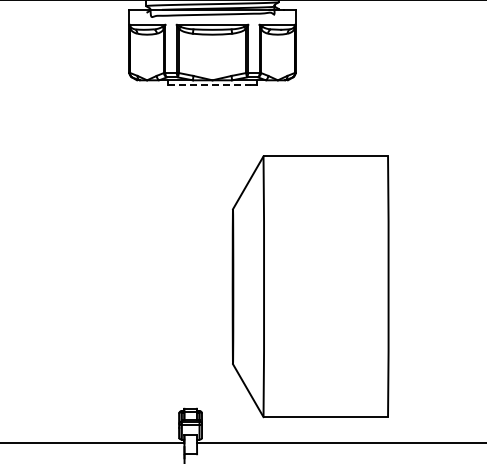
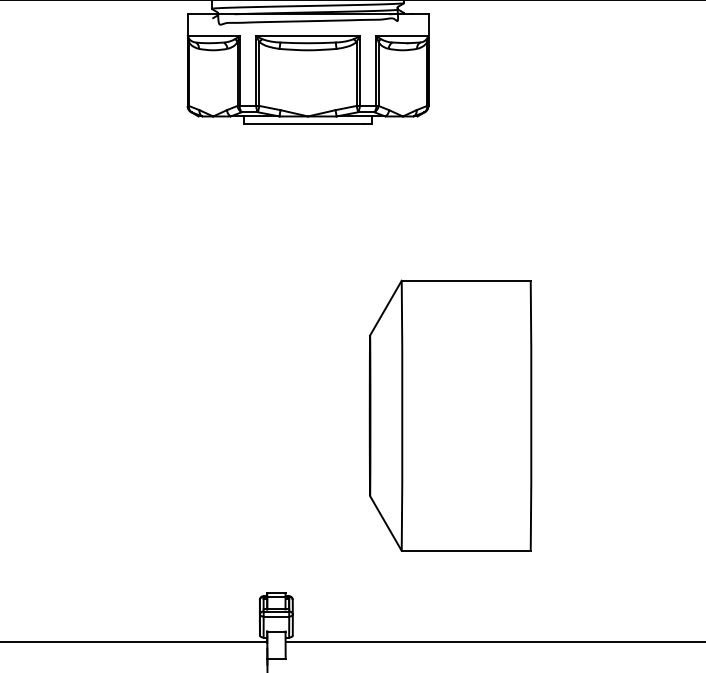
line: (210, 85) -> (305, 123), dashed -> solid
part: (310, 286) -> (450, 415), size x0.71

